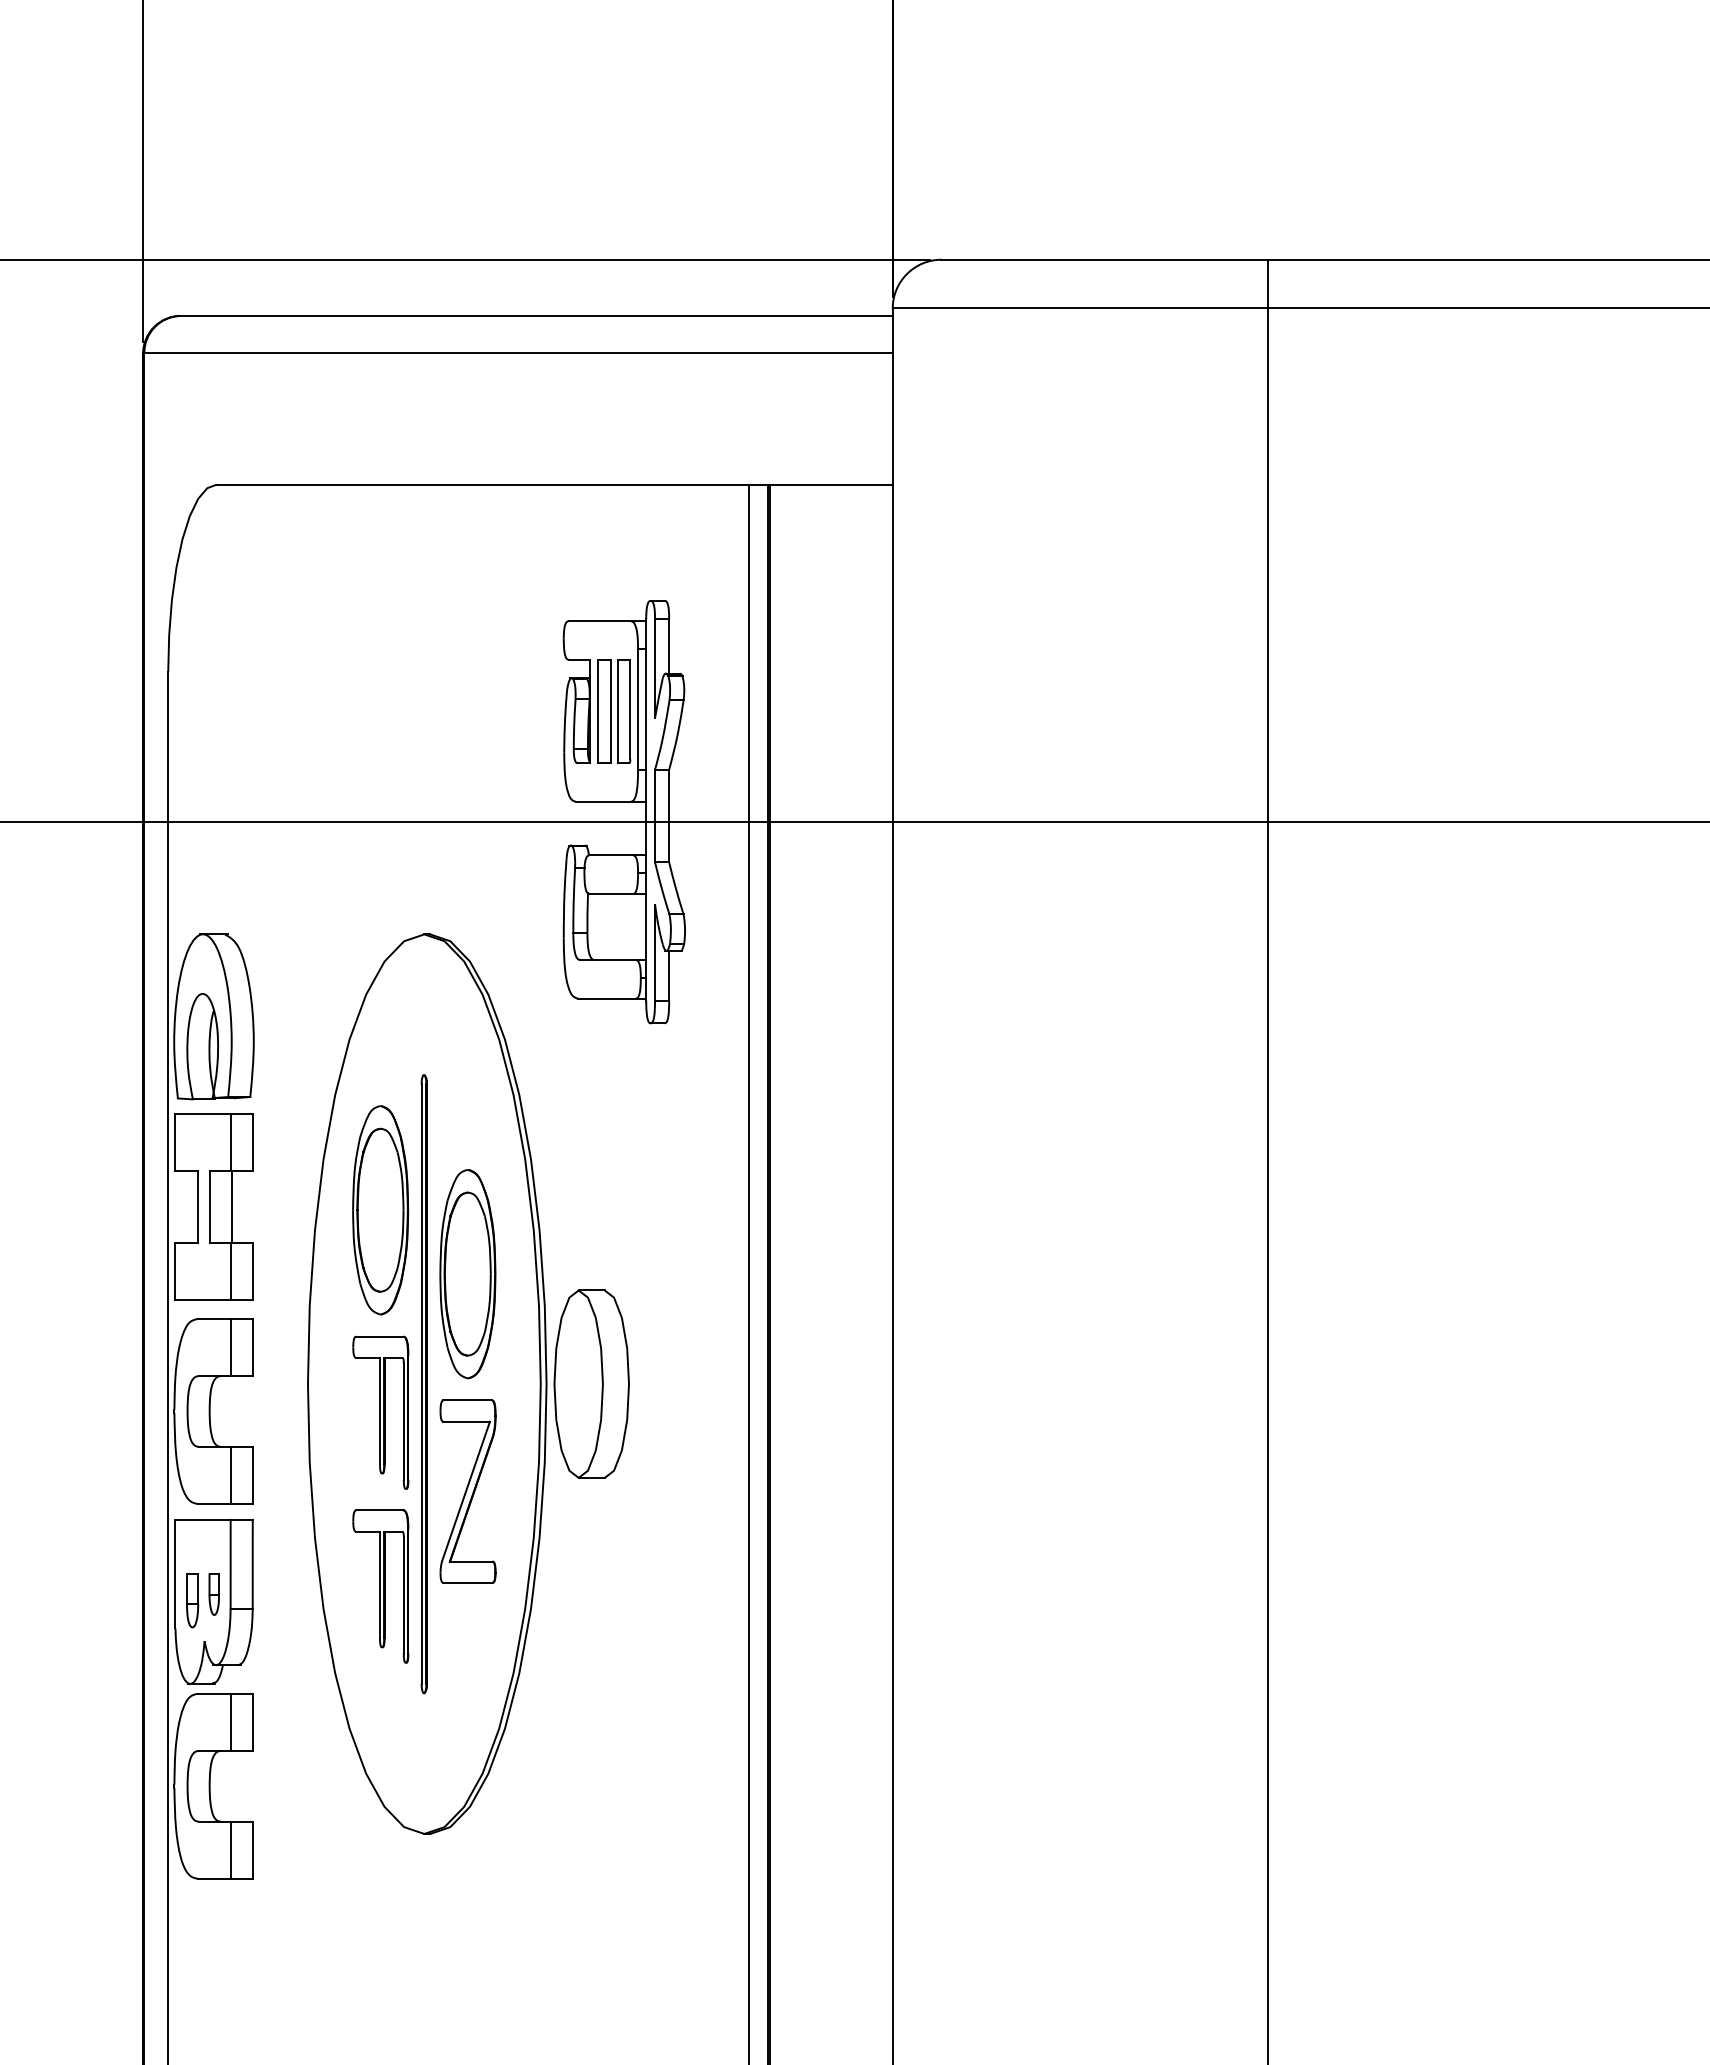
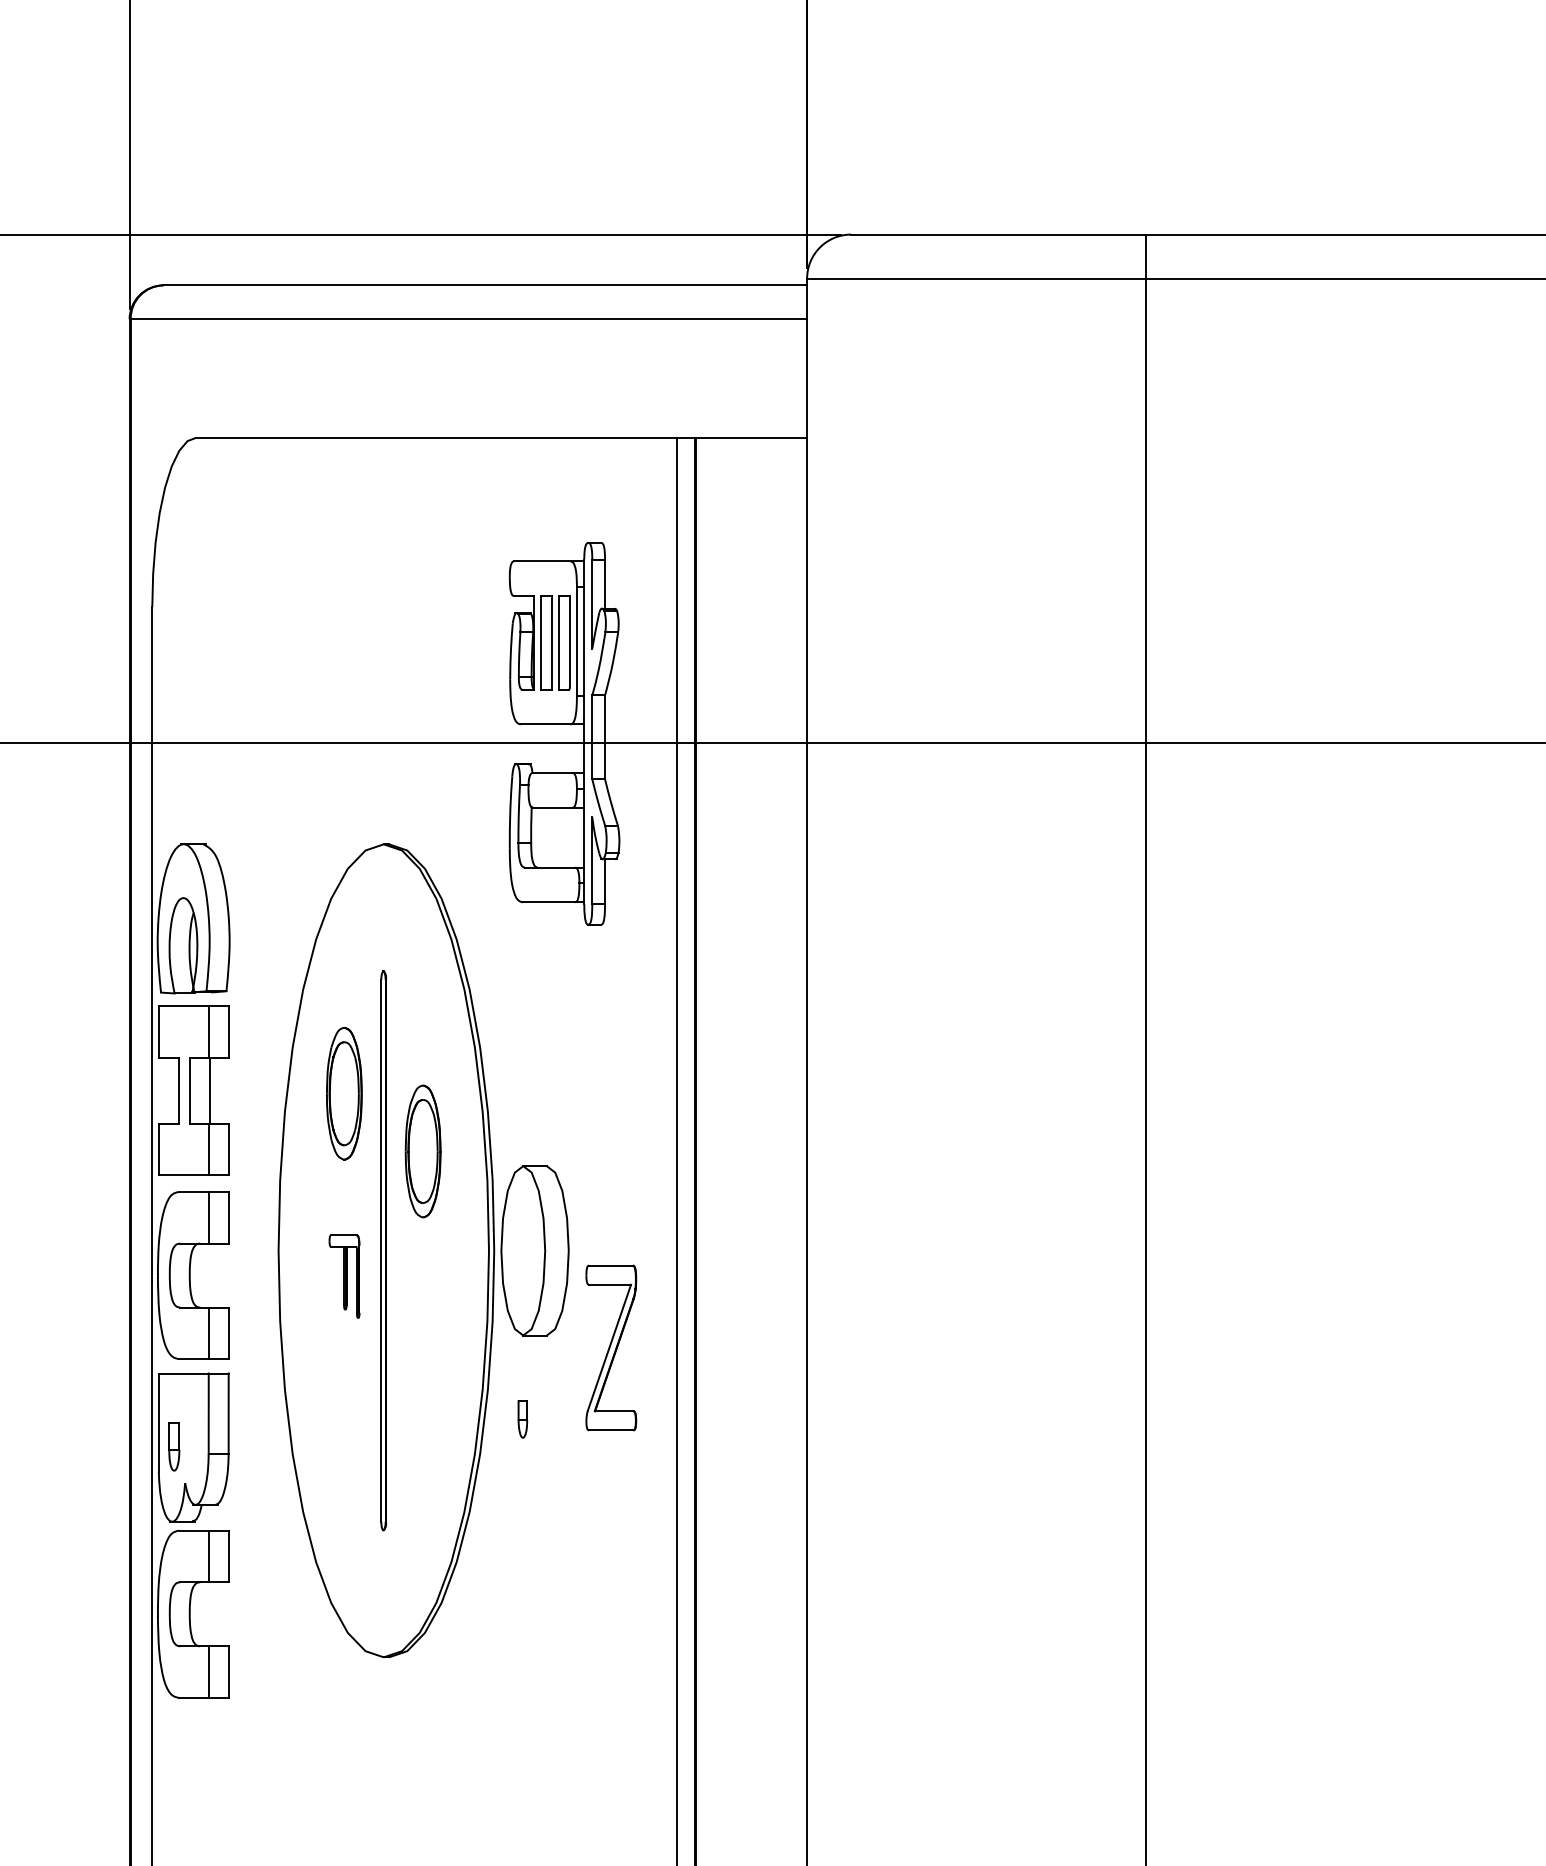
part: (380, 1210) -> (344, 1093), size x0.7
part: (467, 1274) -> (422, 1151), size x0.7
part: (380, 1412) -> (344, 1276), size x0.6
part: (467, 1491) -> (610, 1347), moved
part: (380, 1586) -> (344, 1433), removed
part: (213, 1594) -> (522, 1419), moved

